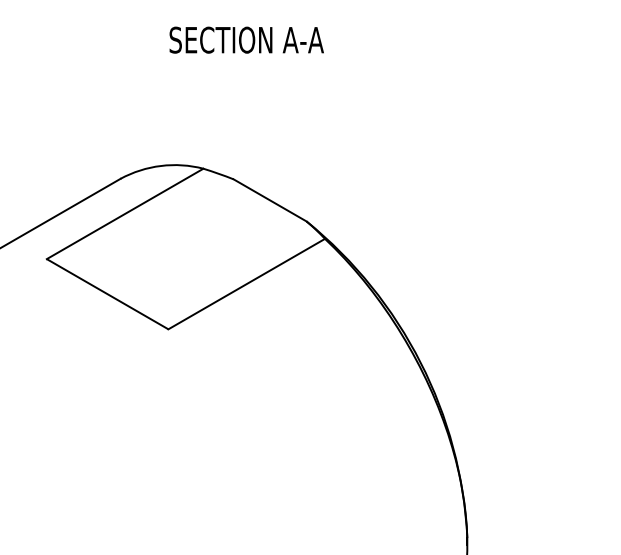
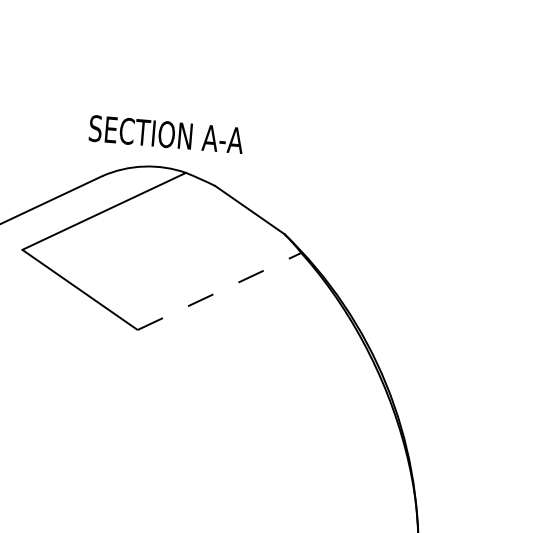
text: (246, 39) -> (166, 133), moved
line: (247, 283) -> (220, 290), solid -> dashed

